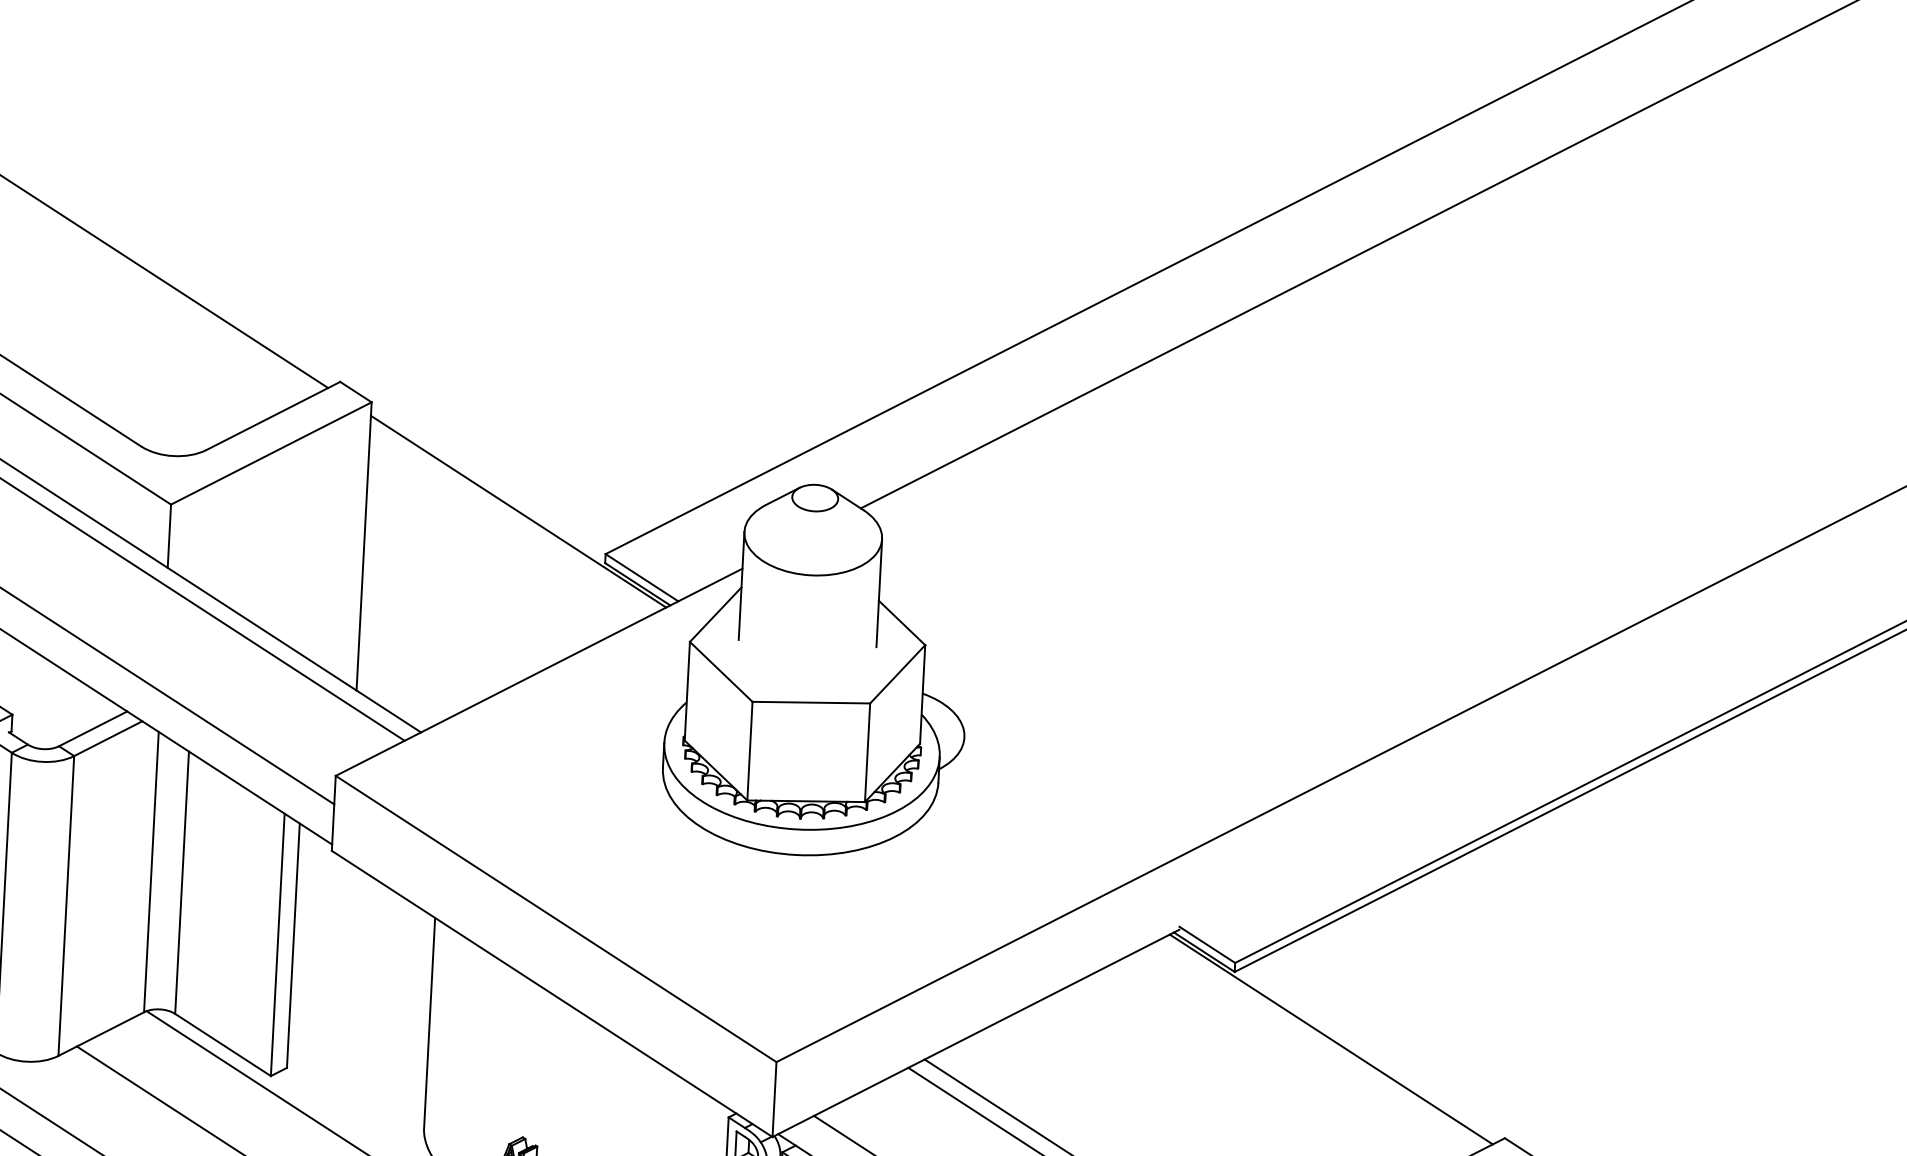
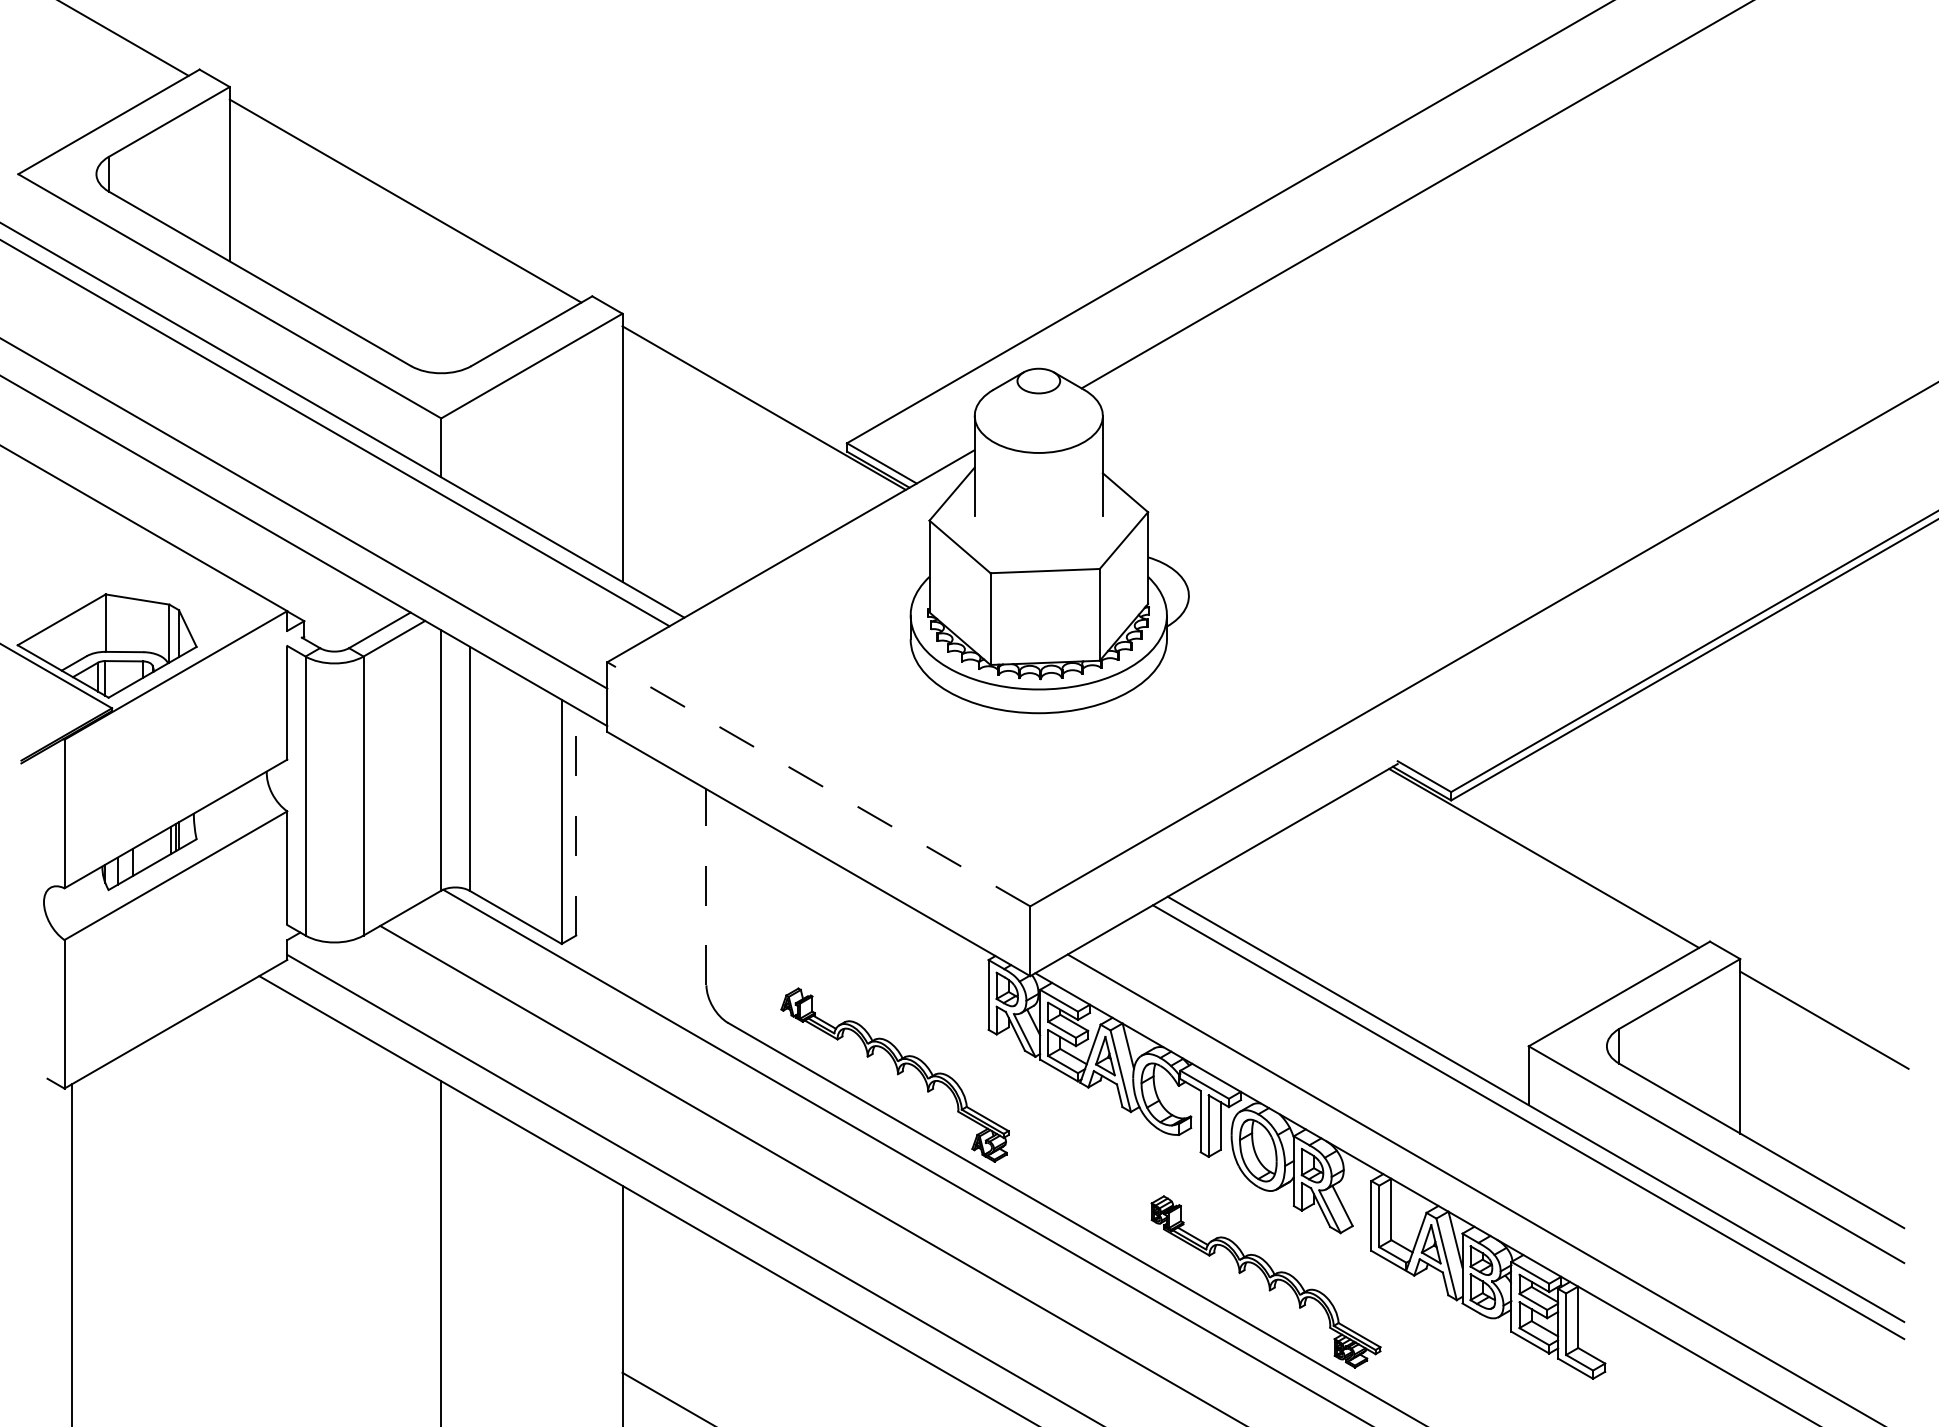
line: (555, 919) -> (818, 784), solid -> dashed
line: (293, 945) -> (576, 821), solid -> dashed
line: (429, 1022) -> (706, 886), solid -> dashed

